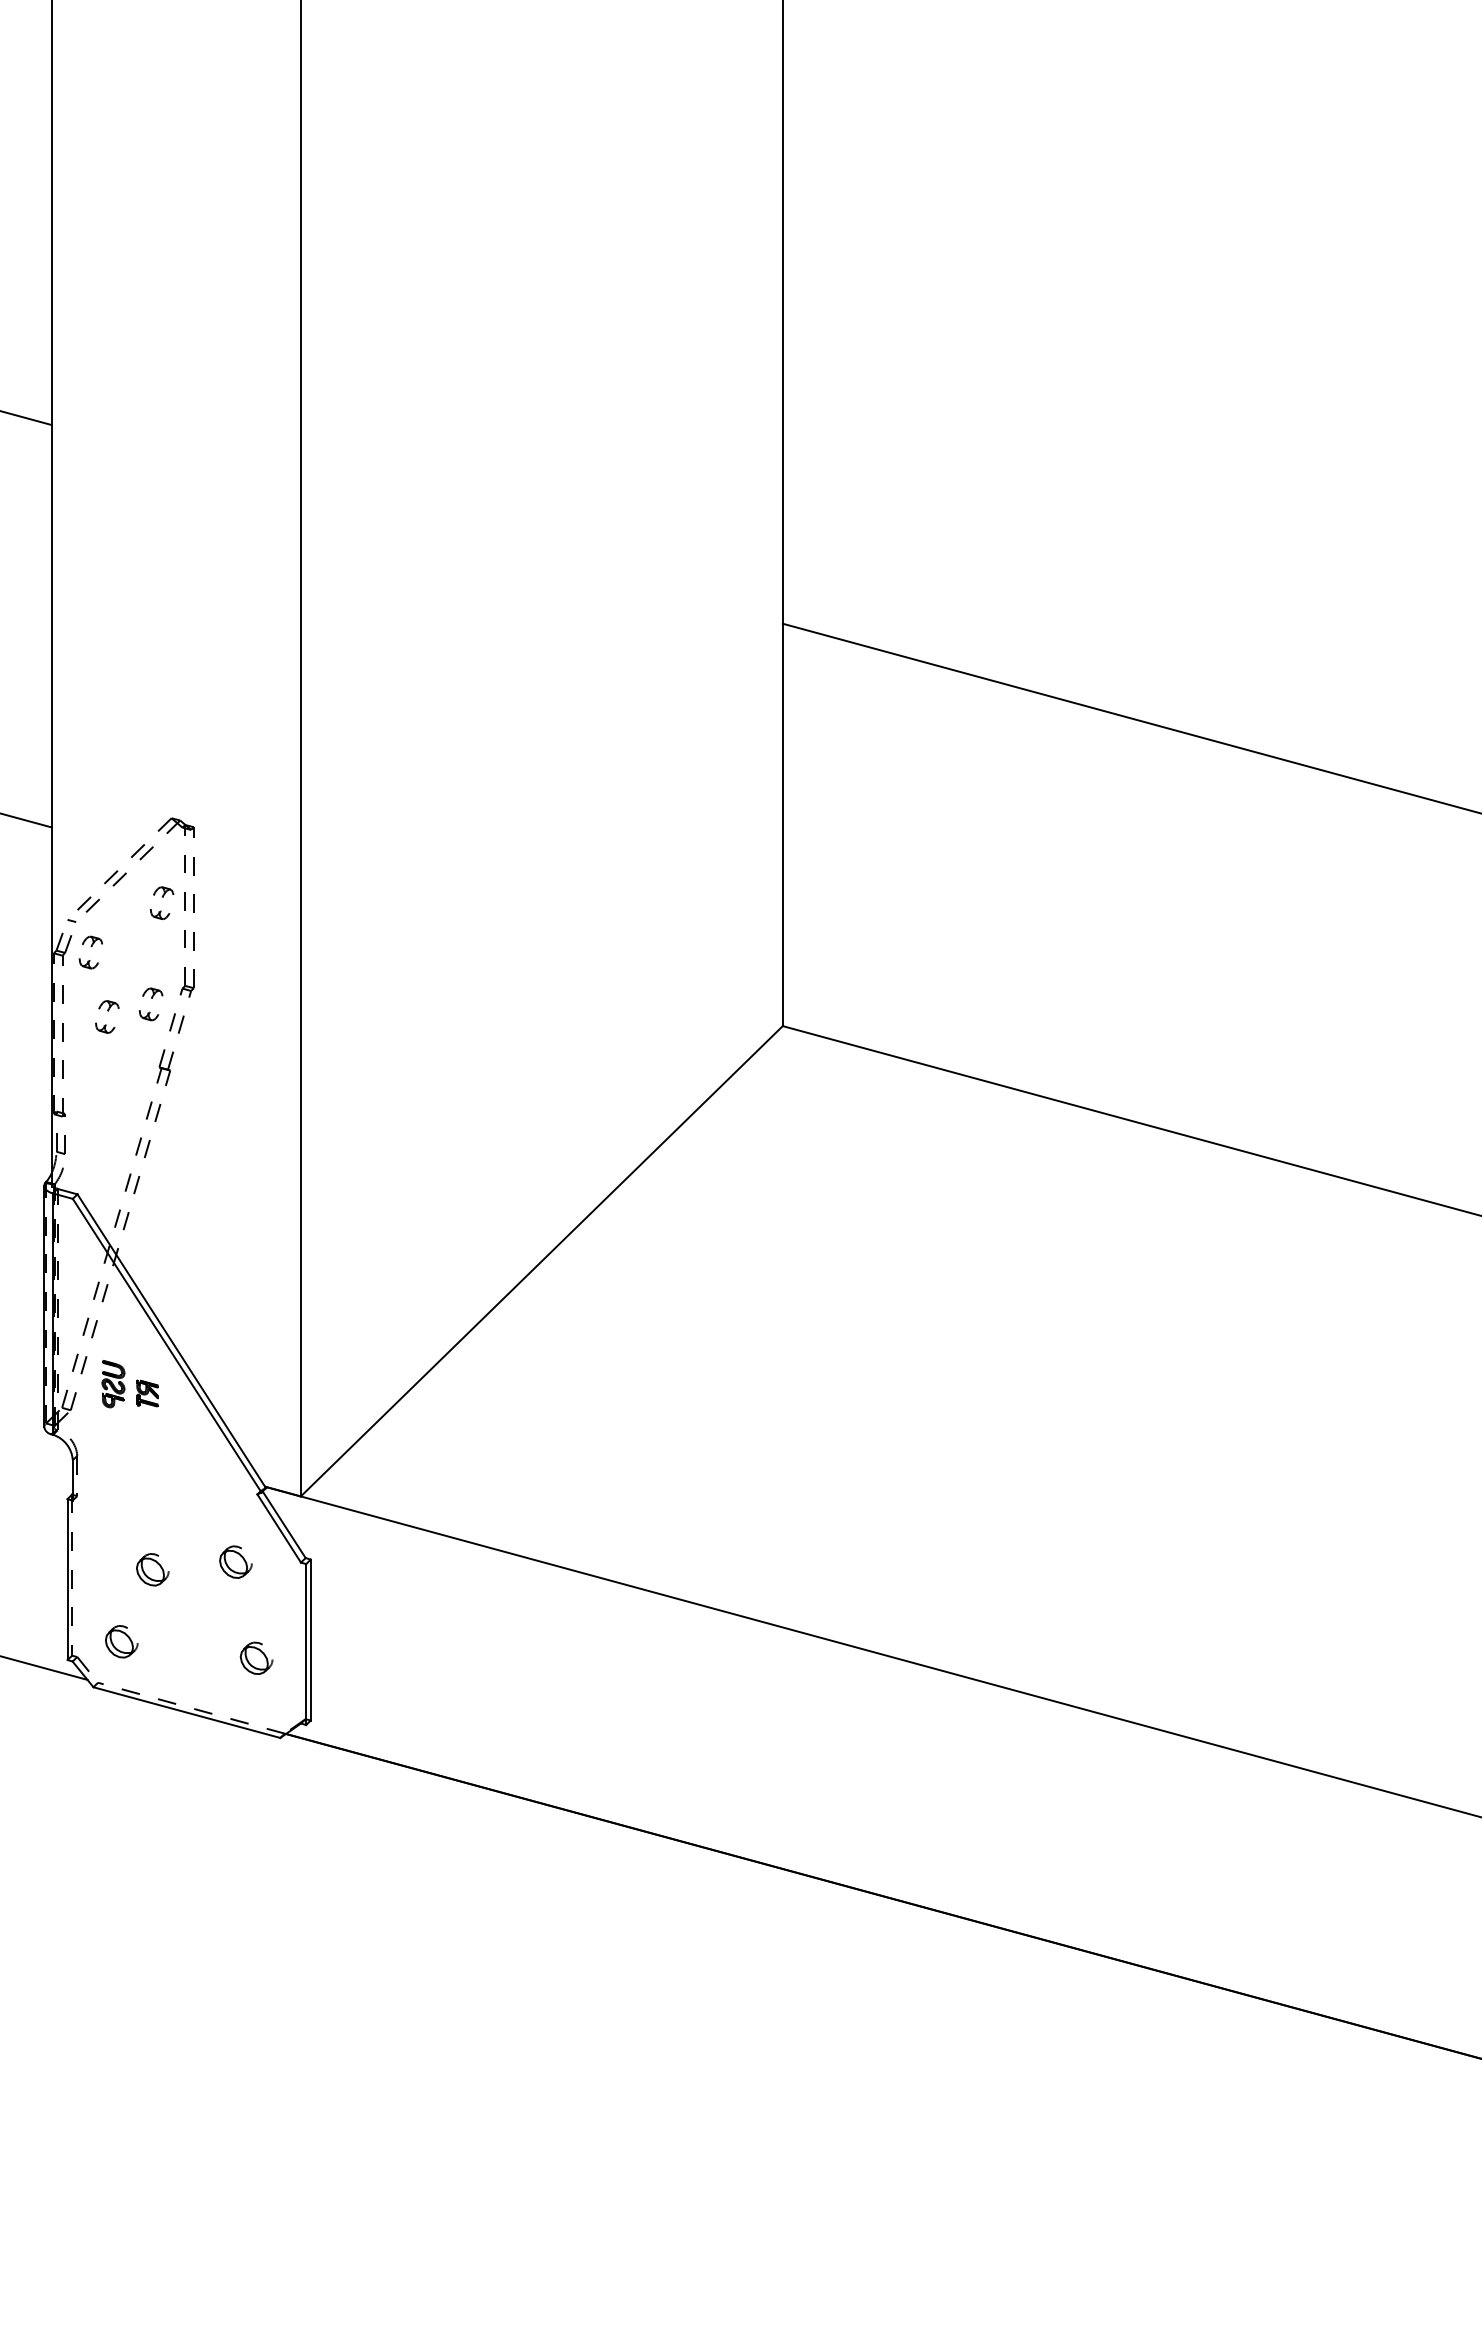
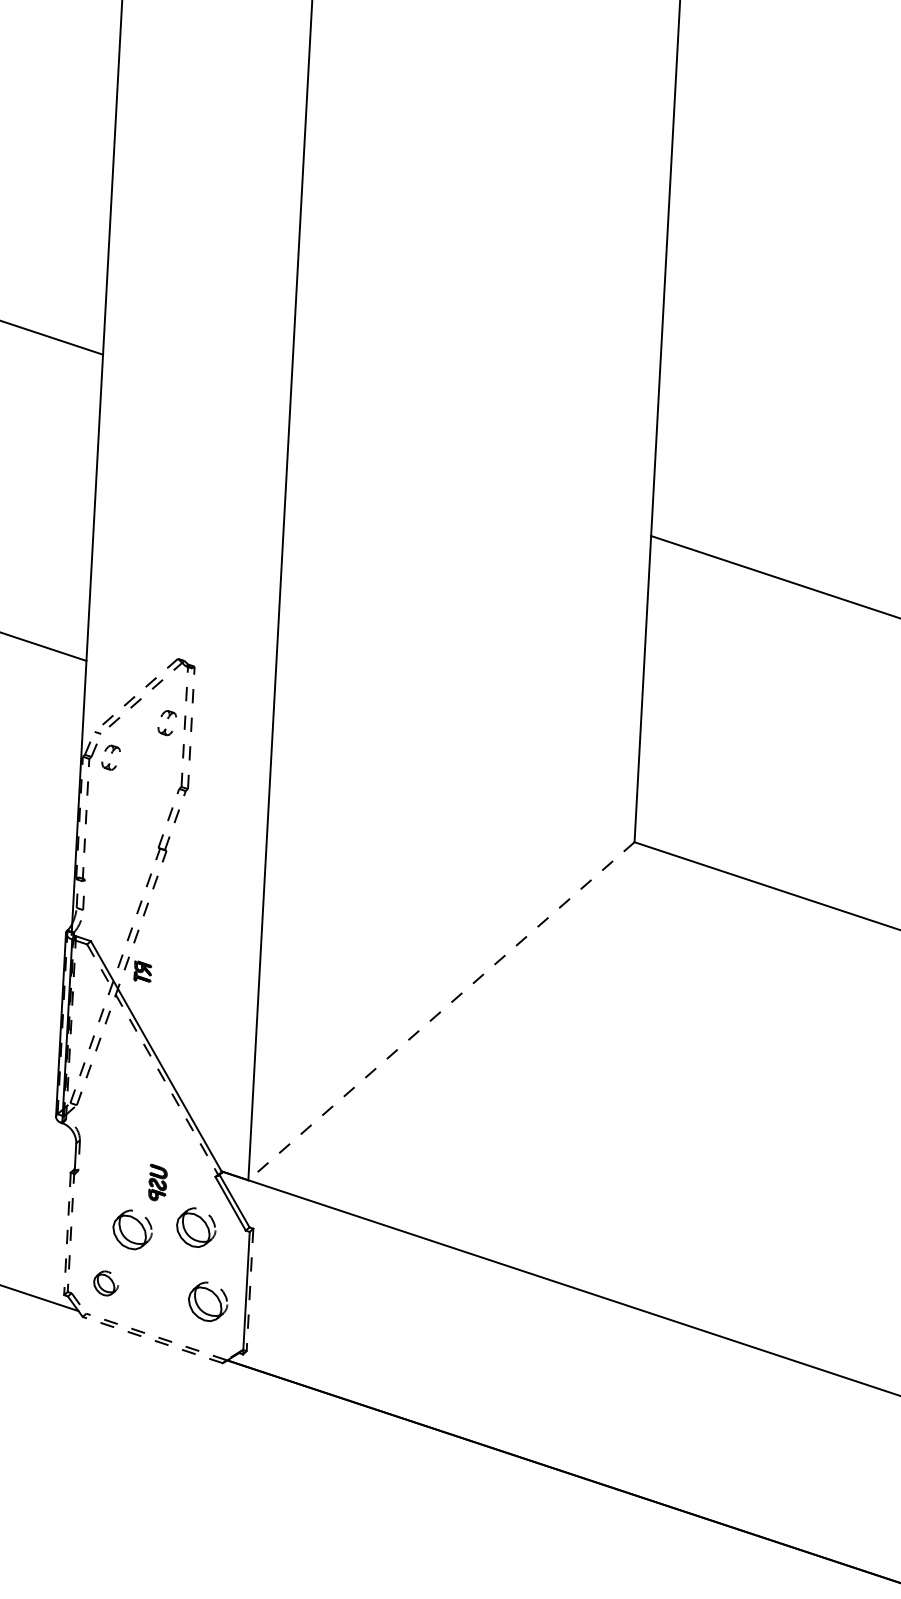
part: (151, 998) -> (155, 795), removed
part: (107, 1016) -> (121, 807), removed
line: (541, 1261) -> (441, 1011), solid -> dashed
line: (167, 1345) -> (153, 1059), solid -> dashed
part: (113, 1384) -> (157, 1183), moved
part: (147, 1393) -> (142, 971), moved
part: (235, 1561) -> (196, 1227), size x1.6
part: (152, 1569) -> (132, 1229), size x1.6
line: (67, 1580) -> (67, 1234), solid -> dashed
line: (310, 1640) -> (249, 1290), solid -> dashed
part: (256, 1657) -> (208, 1300), size x1.6
line: (186, 1712) -> (152, 1339), solid -> dashed

